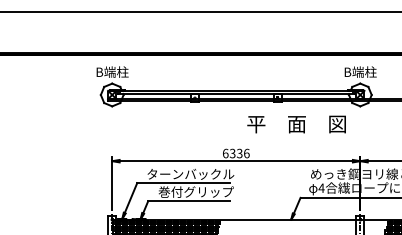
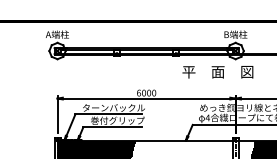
text: (112, 71) -> (57, 34), B端柱 -> A端柱
text: (296, 124) -> (217, 72), moved
text: (239, 153) -> (148, 93), 6336 -> 6000

